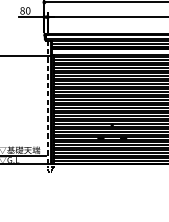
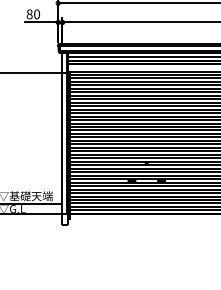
line: (47, 102) -> (62, 133), dashed -> solid

